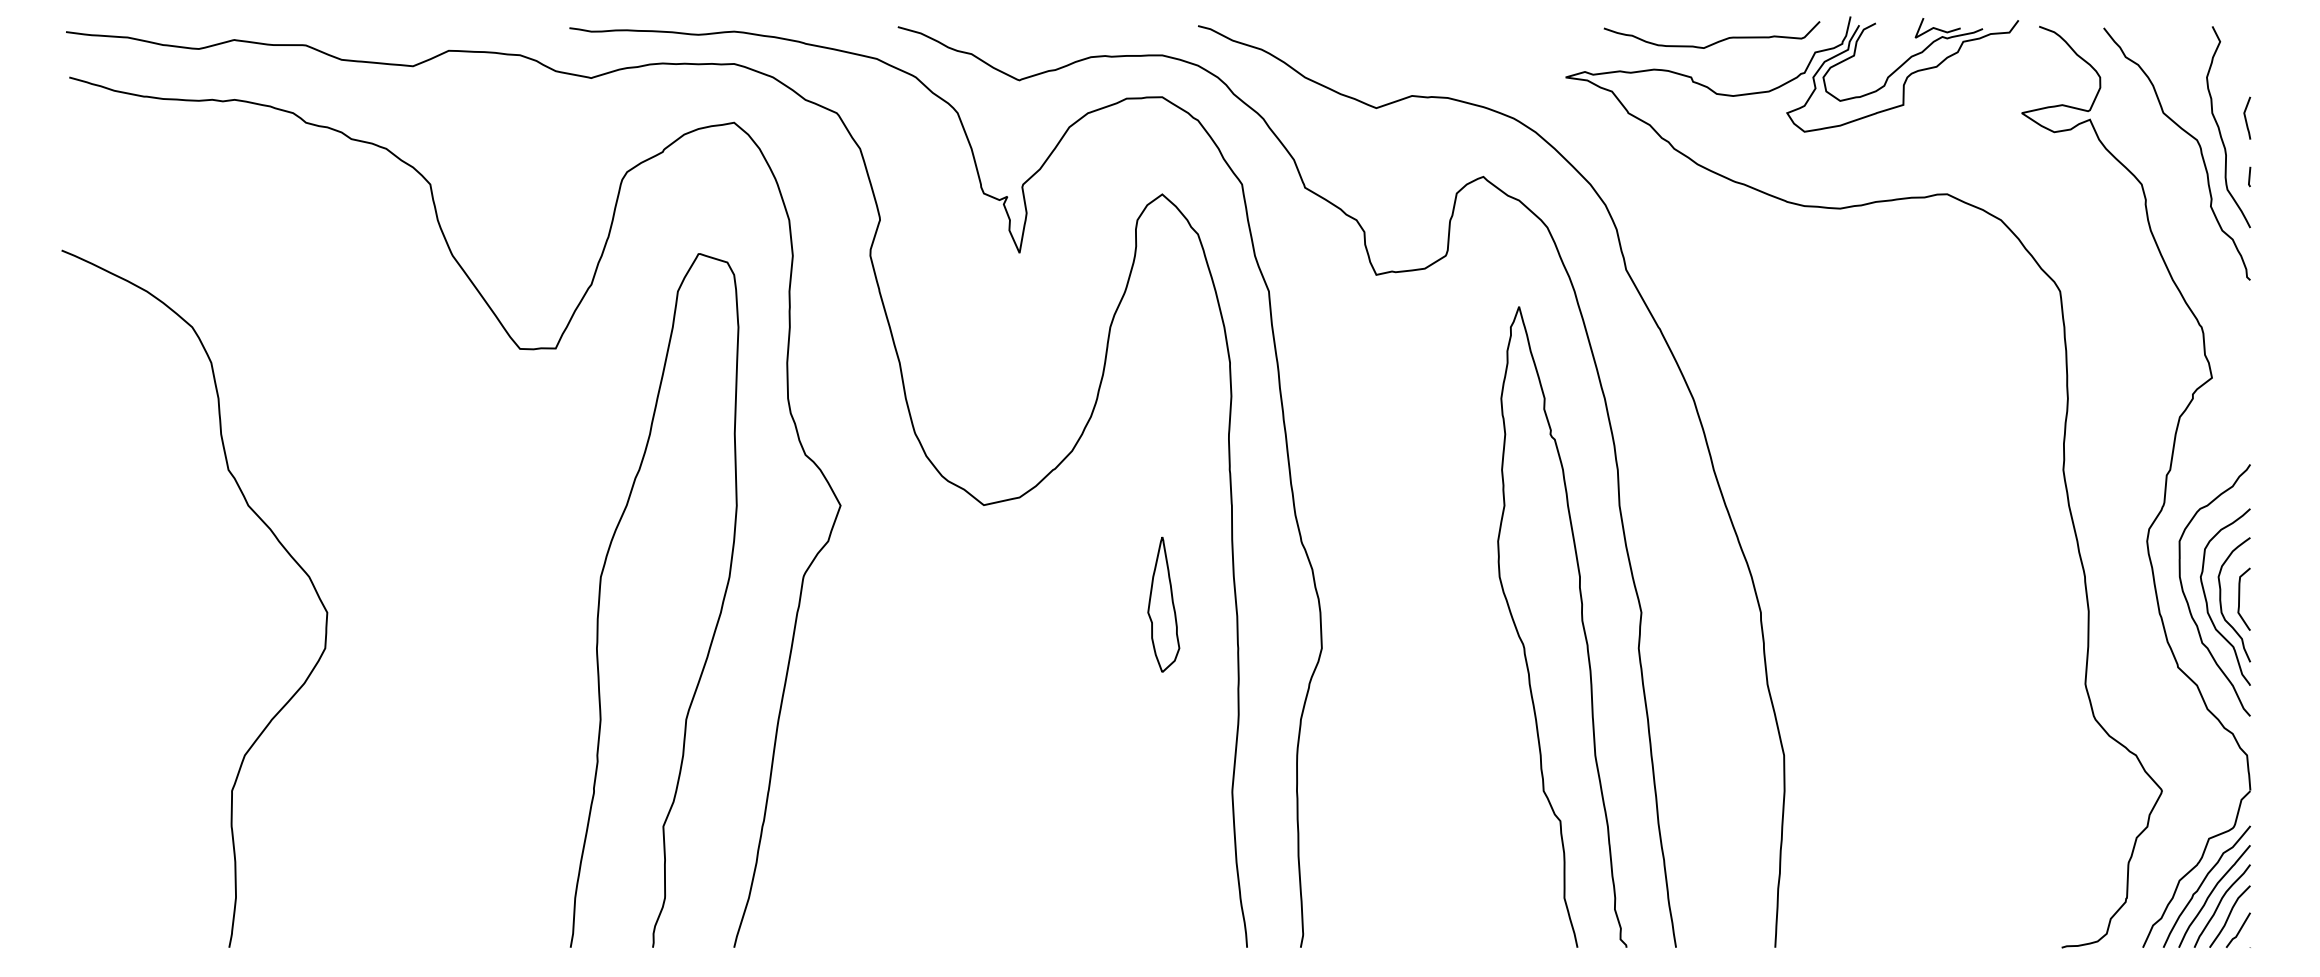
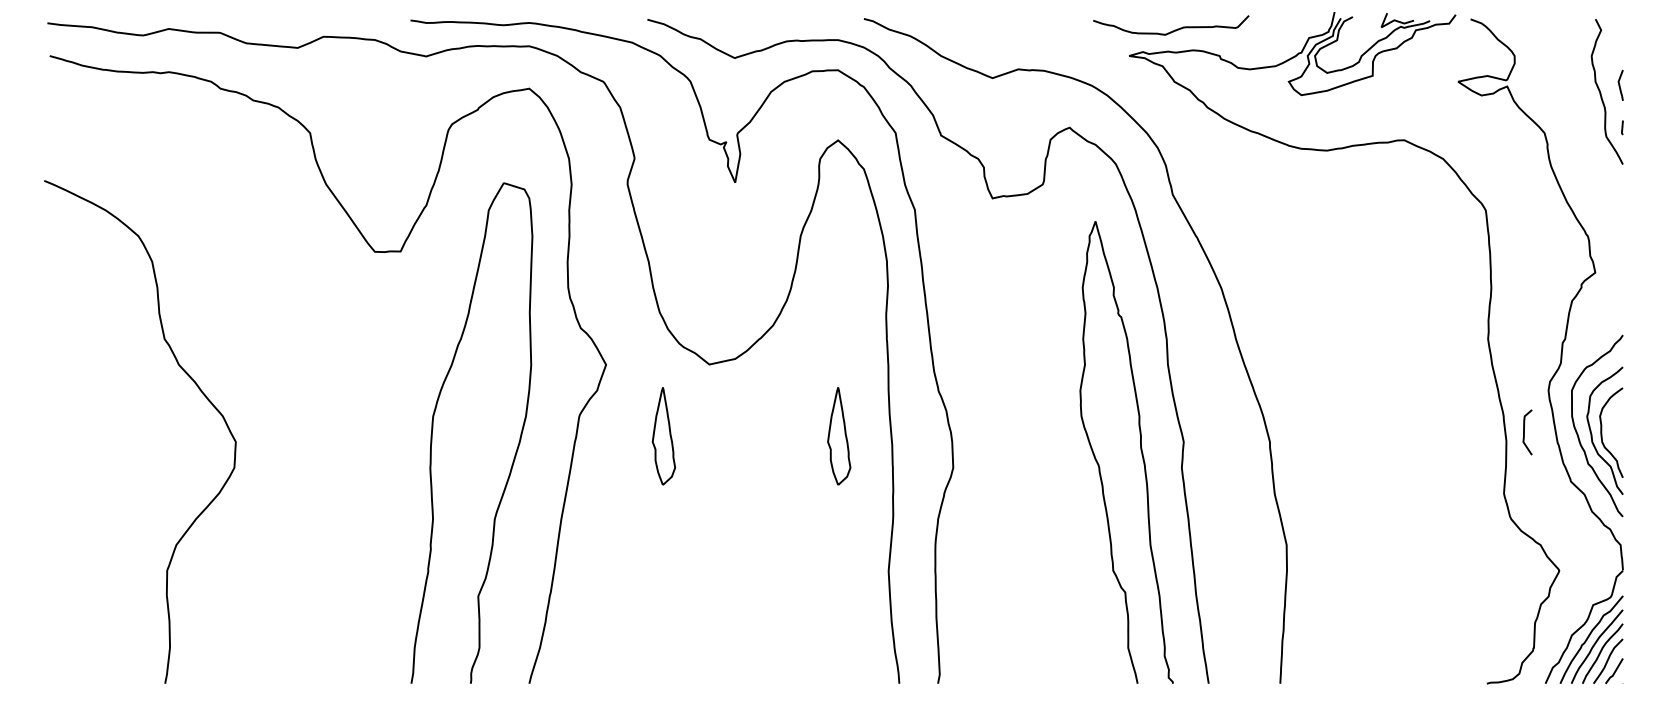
curve: (1714, 42) -> (1172, 30), moved
curve: (2191, 137) -> (1580, 99), removed
curve: (2240, 596) -> (1524, 430), moved
part: (920, 604) -> (663, 436), added

